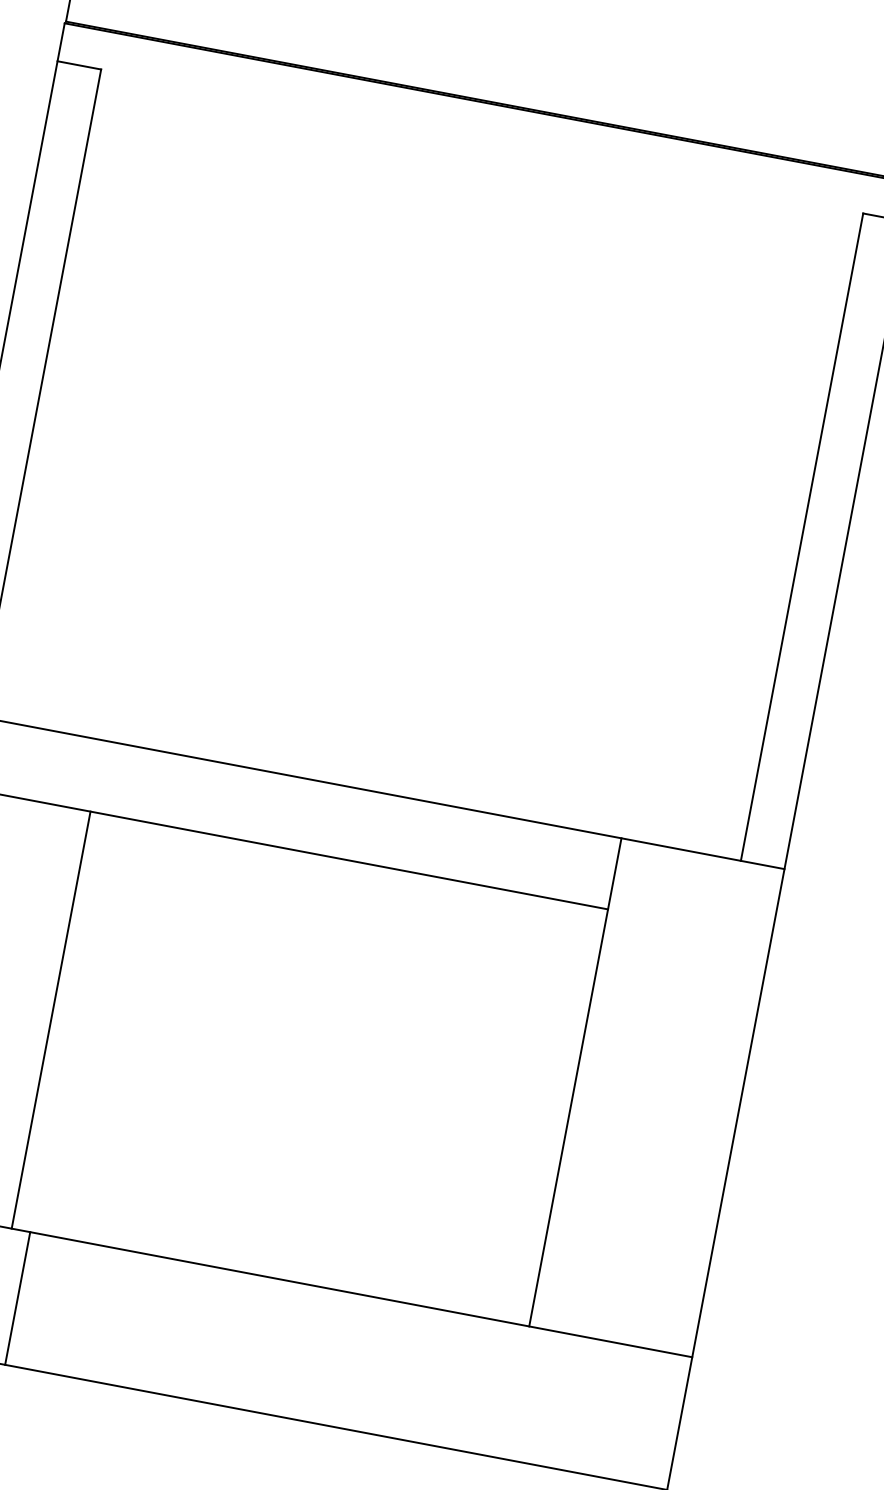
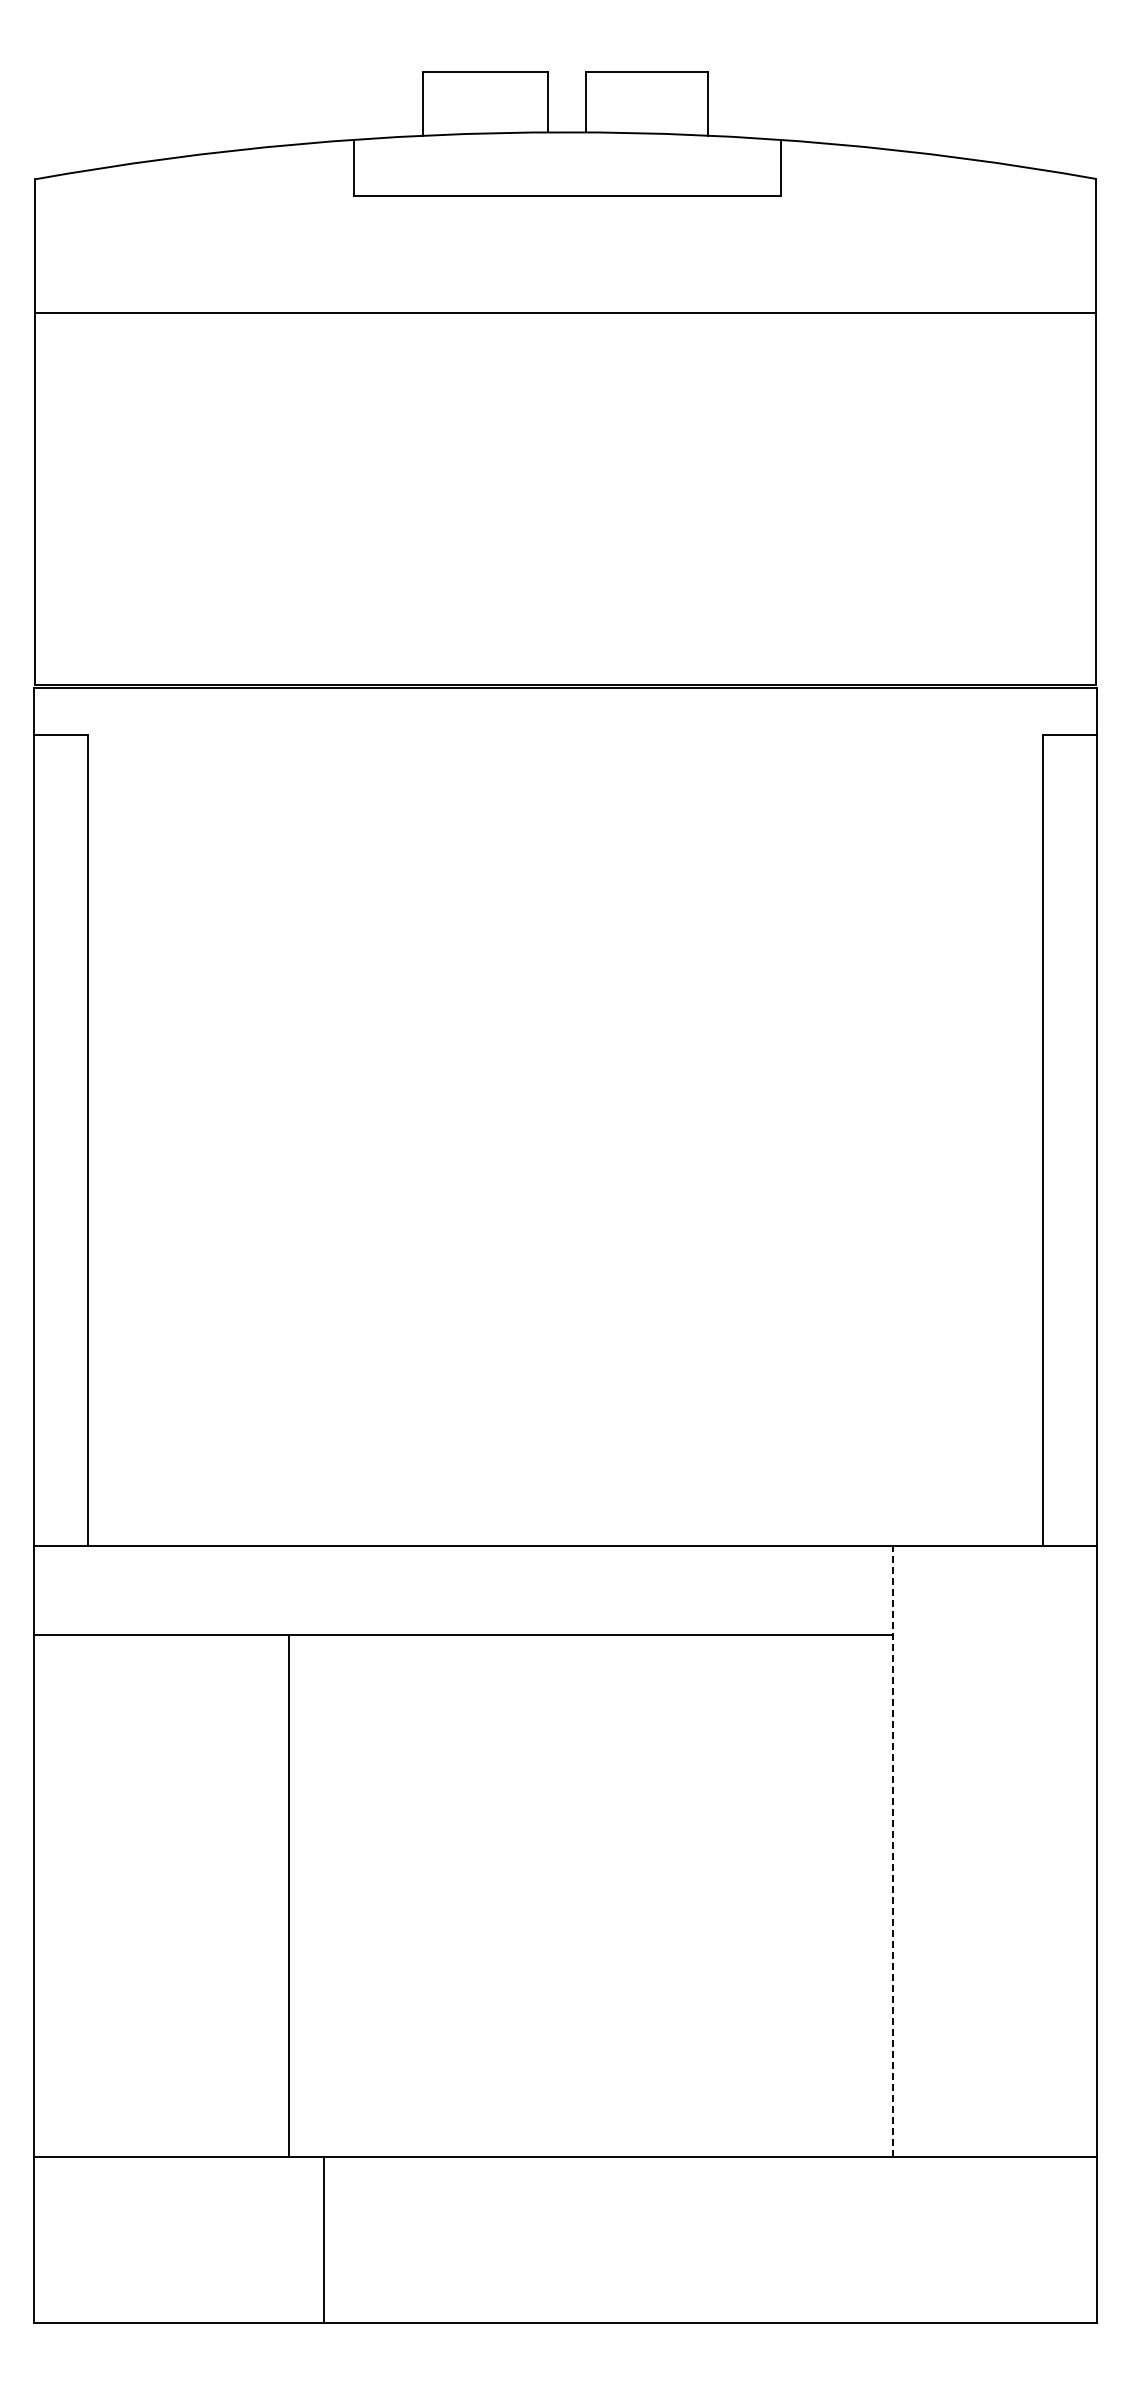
line: (51, 1019) -> (289, 1895), moved
line: (575, 1082) -> (893, 1851), solid -> dashed
line: (17, 1298) -> (324, 2240), moved

